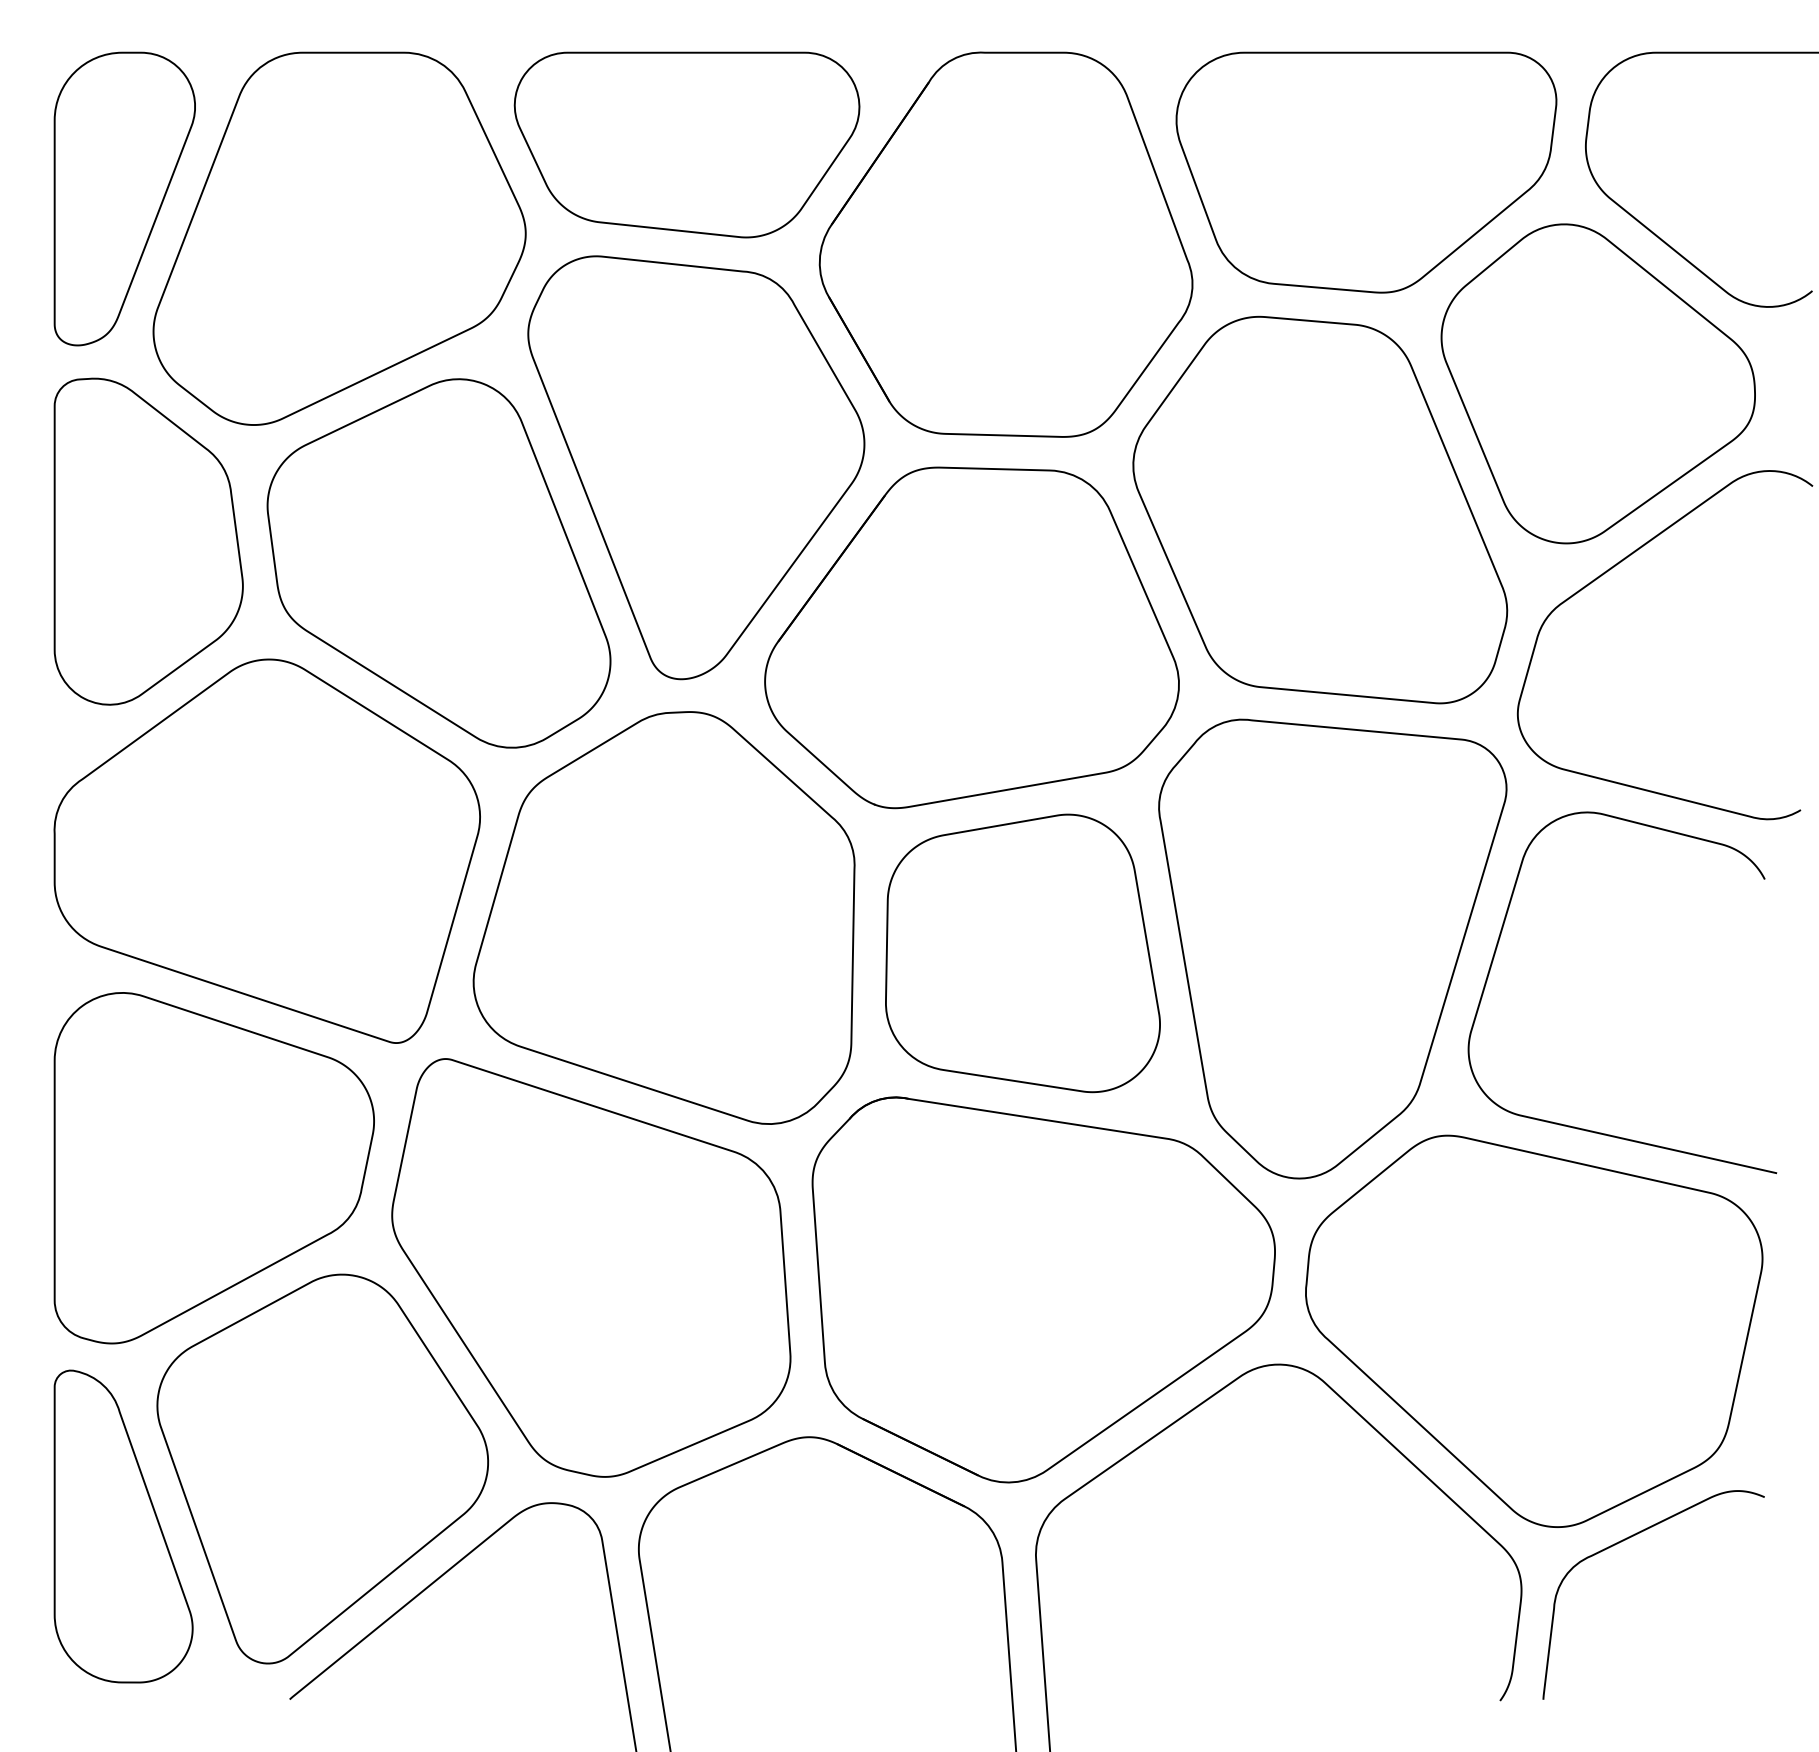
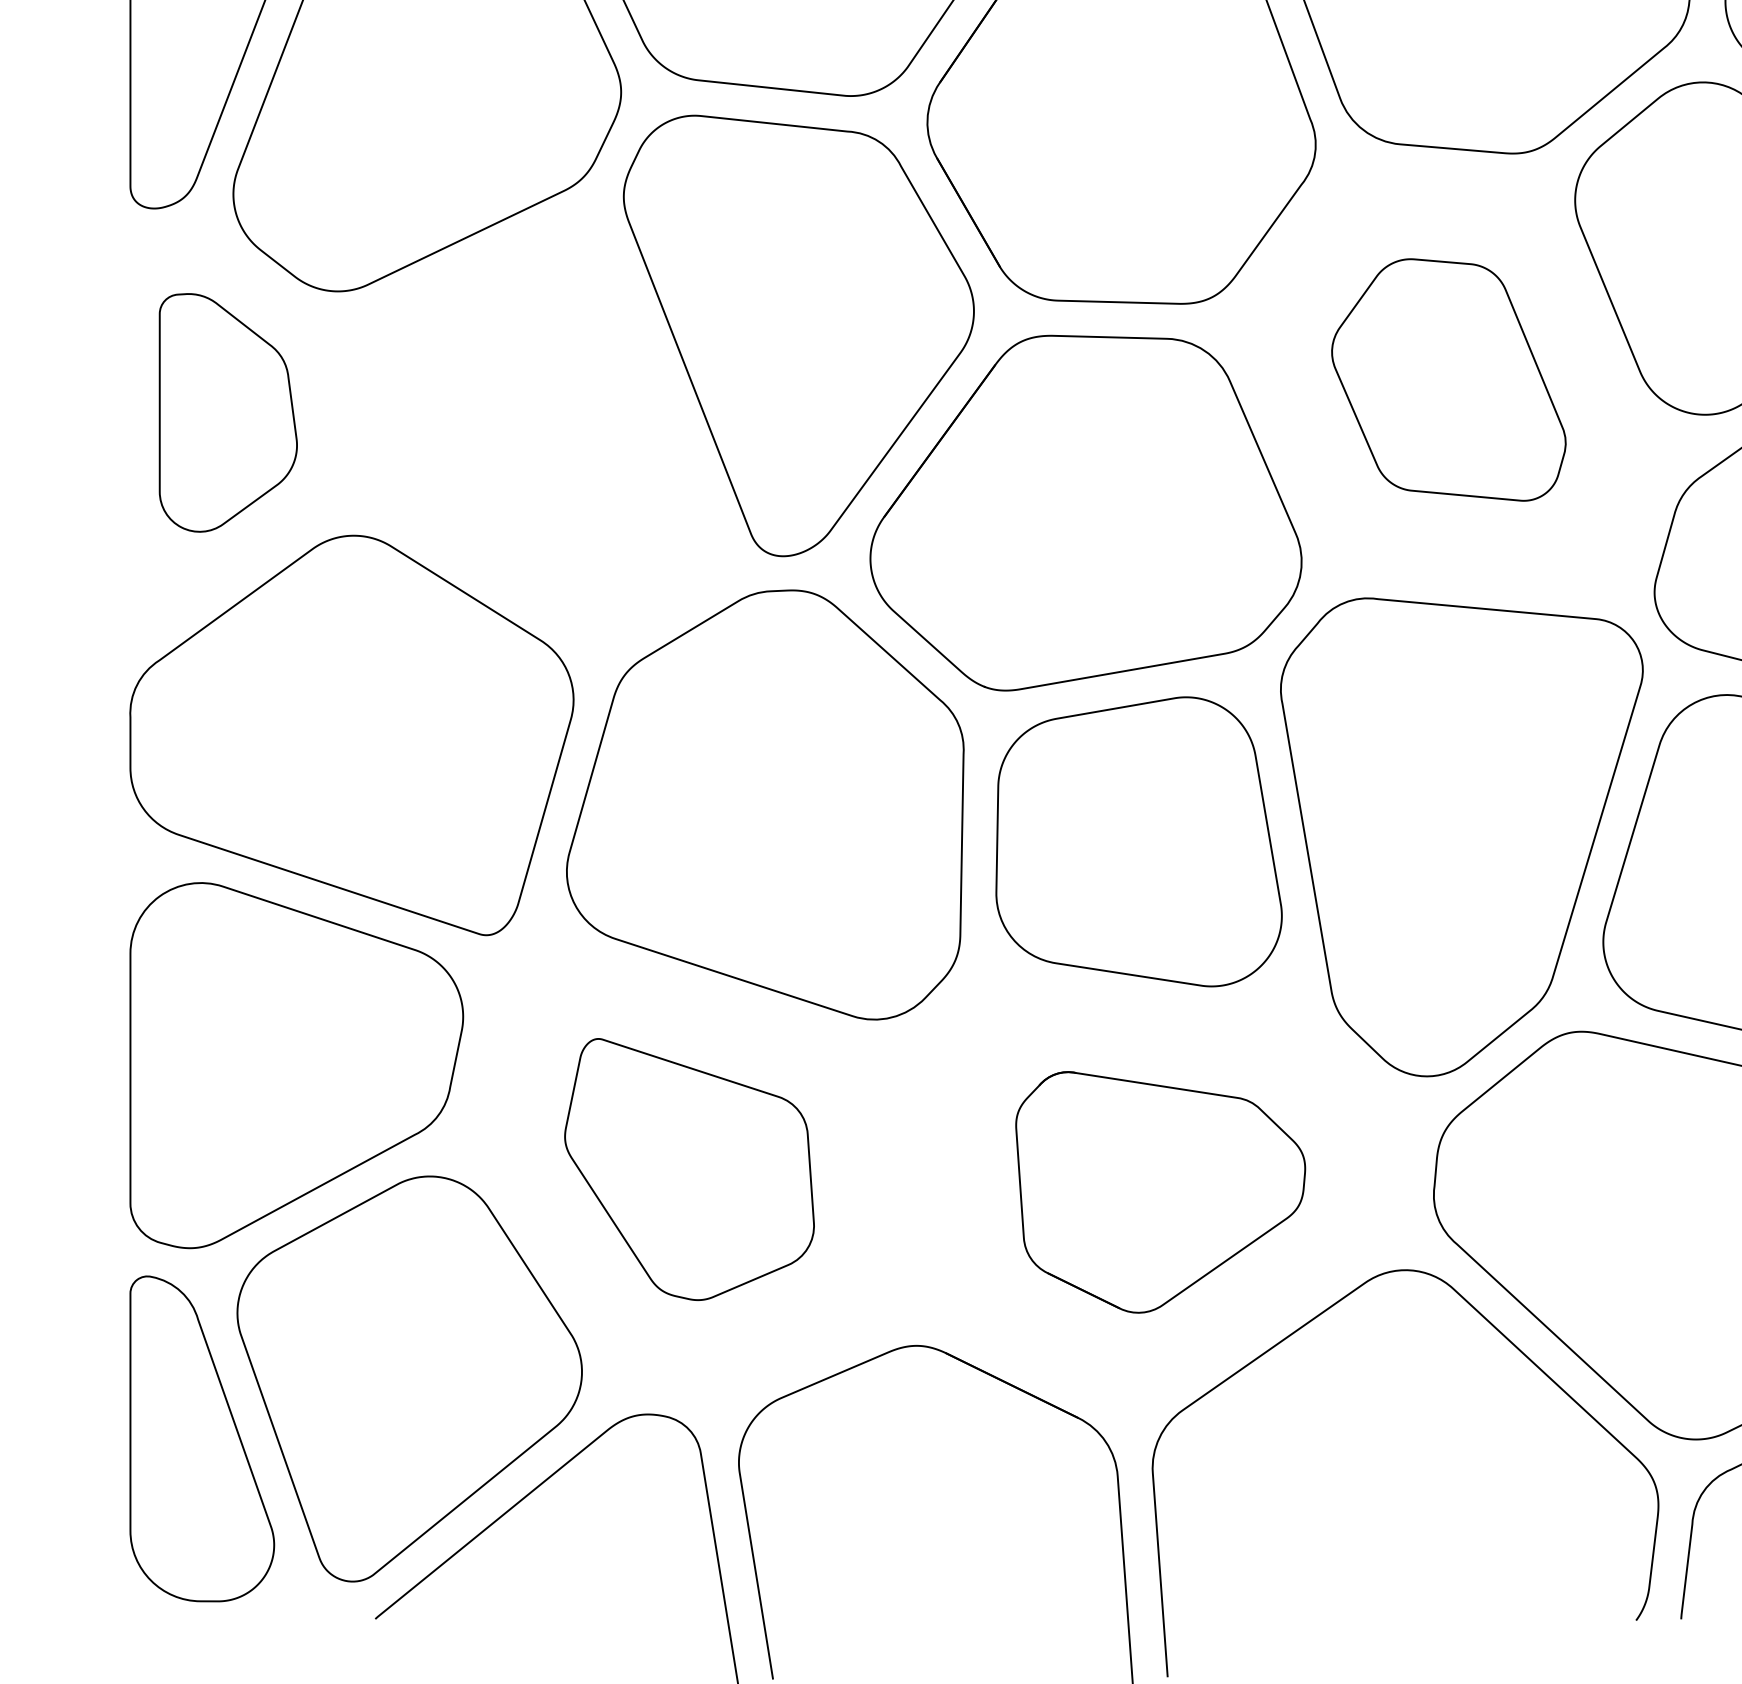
part: (1320, 509) -> (1449, 379), size x0.6
part: (148, 541) -> (228, 412), size x0.7
part: (438, 563) -> (530, 435), removed
part: (591, 1267) -> (689, 1169), size x0.6
part: (1043, 1289) -> (1160, 1191), size x0.6

